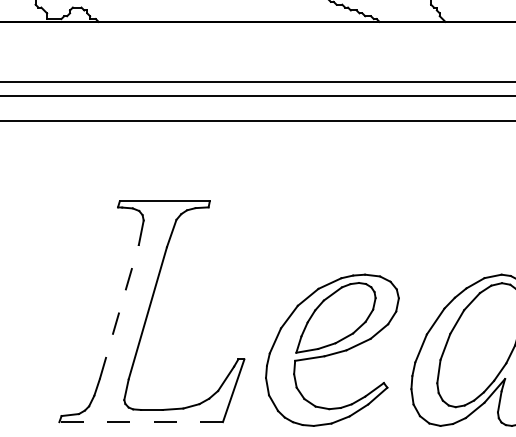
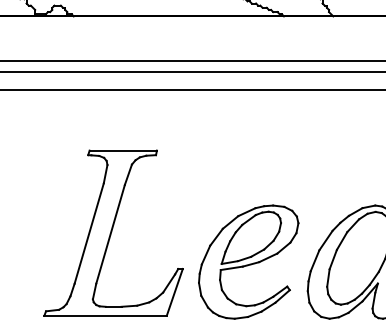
line: (119, 312) -> (89, 233), dashed -> solid
line: (141, 421) -> (105, 315), dashed -> solid

